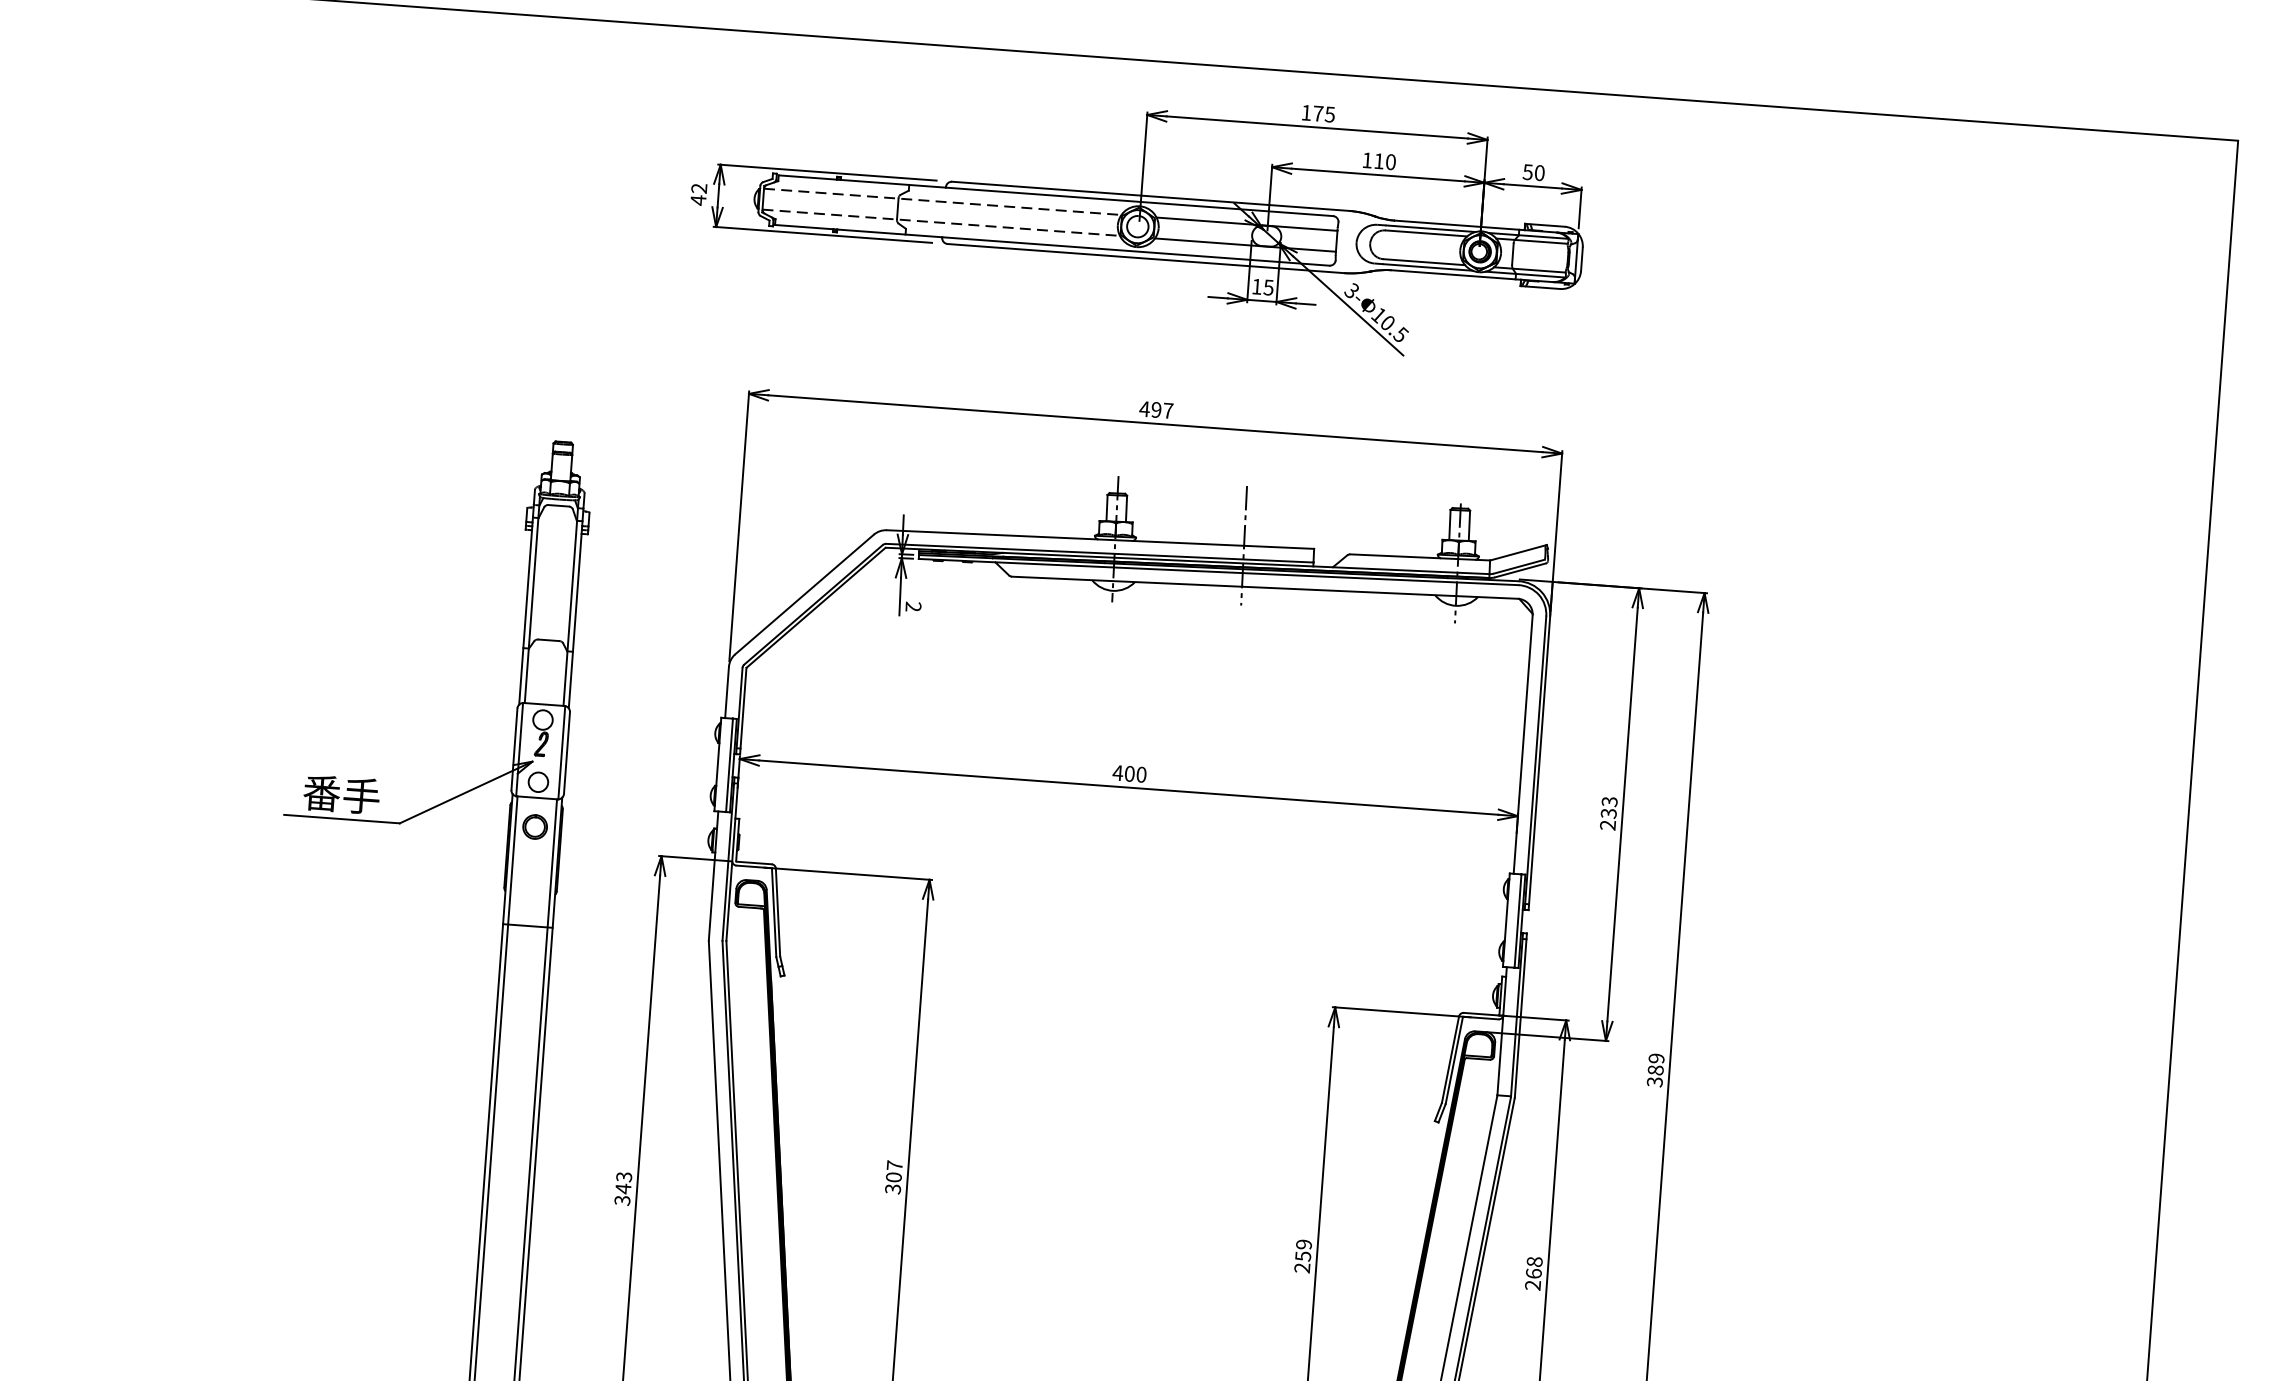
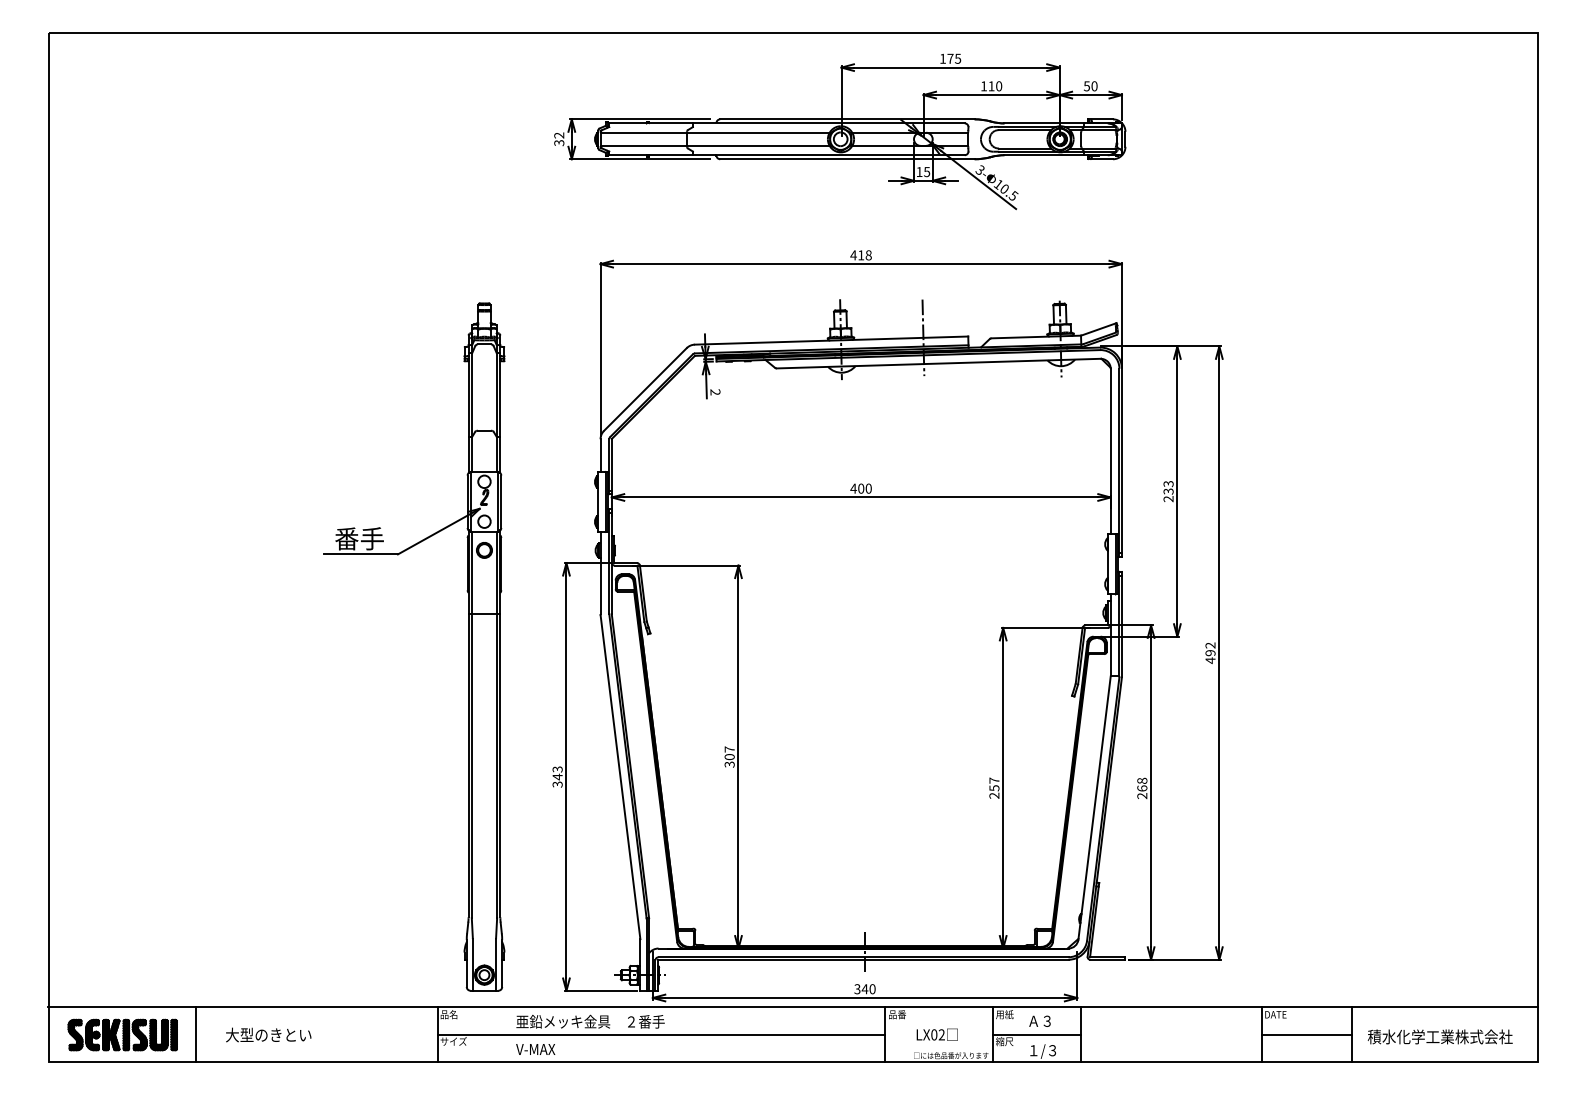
text: (698, 199) -> (559, 142), 42 -> 32
line: (943, 201) -> (715, 132), dashed -> solid
line: (941, 223) -> (715, 146), dashed -> solid
text: (1161, 410) -> (864, 255), 497 -> 418
text: (1655, 1070) -> (1210, 653), 389 -> 492
text: (1304, 1244) -> (994, 780), 259 -> 257

